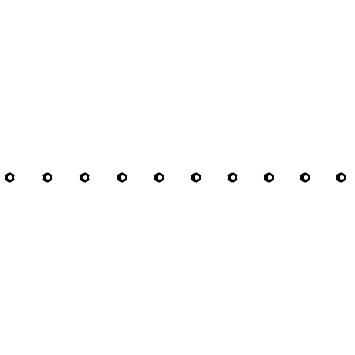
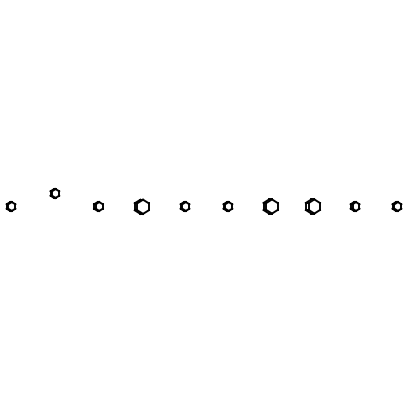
part: (47, 176) -> (54, 192), moved
part: (121, 176) -> (141, 205), size x1.6
part: (232, 177) -> (270, 206), size x1.6
part: (268, 177) -> (312, 206), size x1.6

